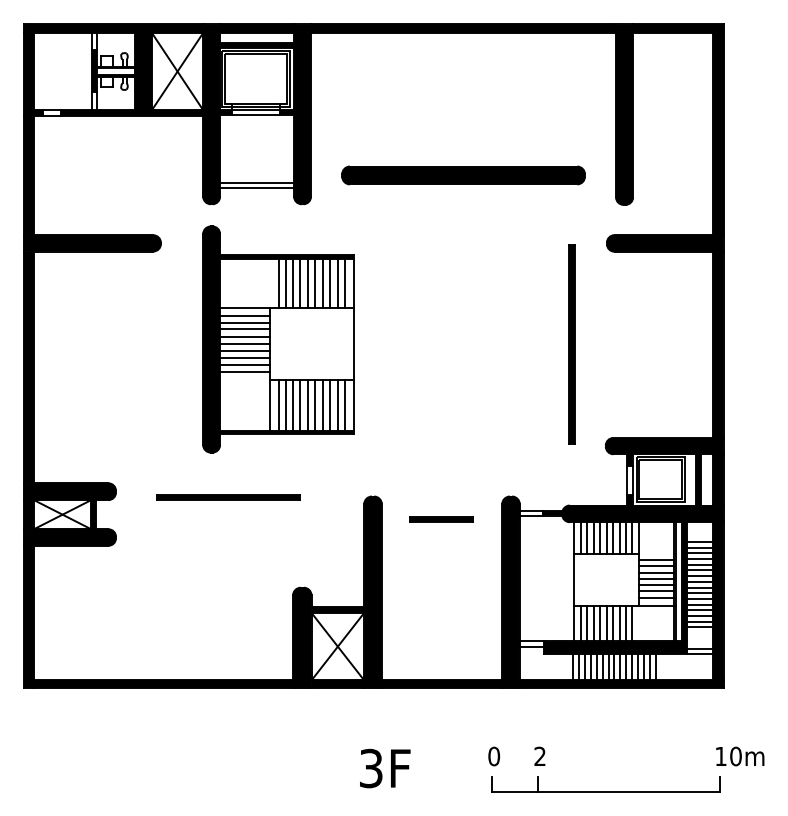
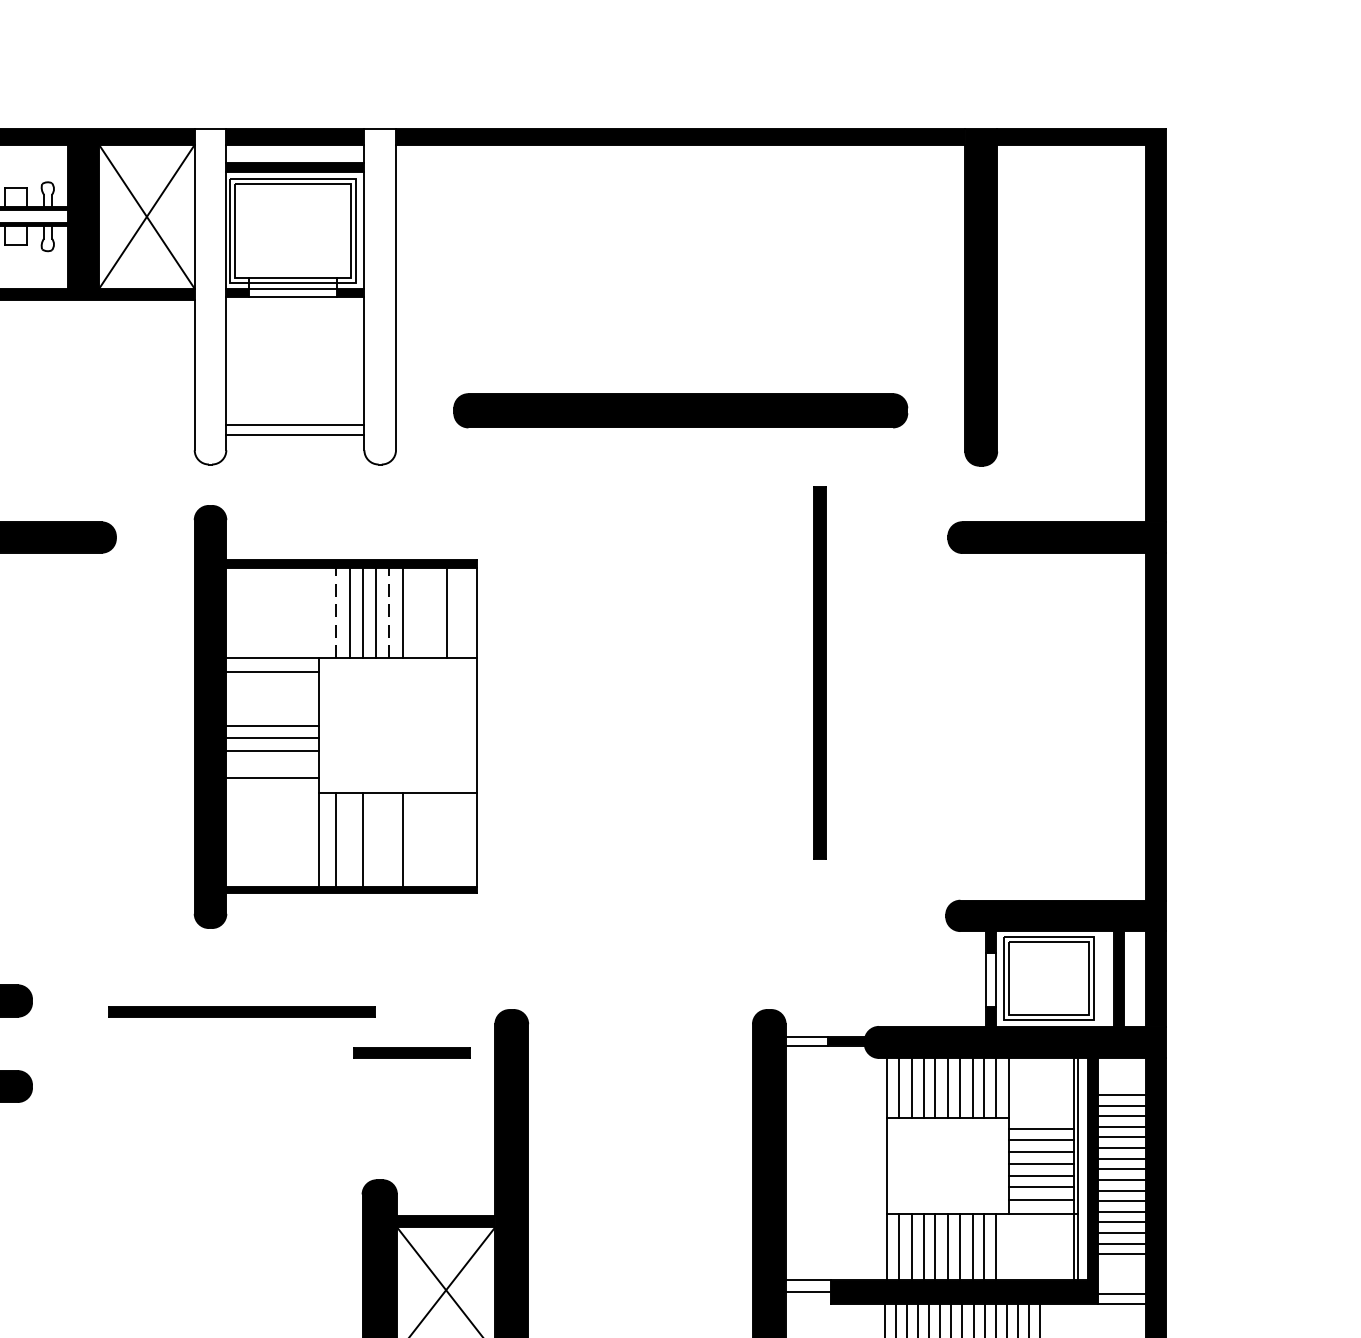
fill: (211, 114) -> (210, 296), removed
fill: (302, 114) -> (380, 296), removed
line: (278, 283) -> (335, 612), solid -> dashed
line: (307, 283) -> (389, 612), solid -> dashed
line: (322, 283) -> (417, 612), removed
line: (329, 283) -> (430, 612), removed
line: (345, 283) -> (460, 612), removed
line: (244, 322) -> (271, 685), removed
line: (244, 329) -> (271, 698), removed
line: (244, 337) -> (271, 713), removed
part: (571, 344) -> (818, 672), moved
line: (244, 364) -> (271, 763), removed
line: (286, 405) -> (350, 840), removed
line: (300, 405) -> (376, 840), removed
line: (307, 405) -> (389, 840), removed
line: (322, 405) -> (417, 840), removed
line: (329, 405) -> (430, 840), removed
line: (338, 405) -> (447, 840), removed
line: (345, 405) -> (460, 840), removed
part: (441, 519) -> (411, 1052), moved

